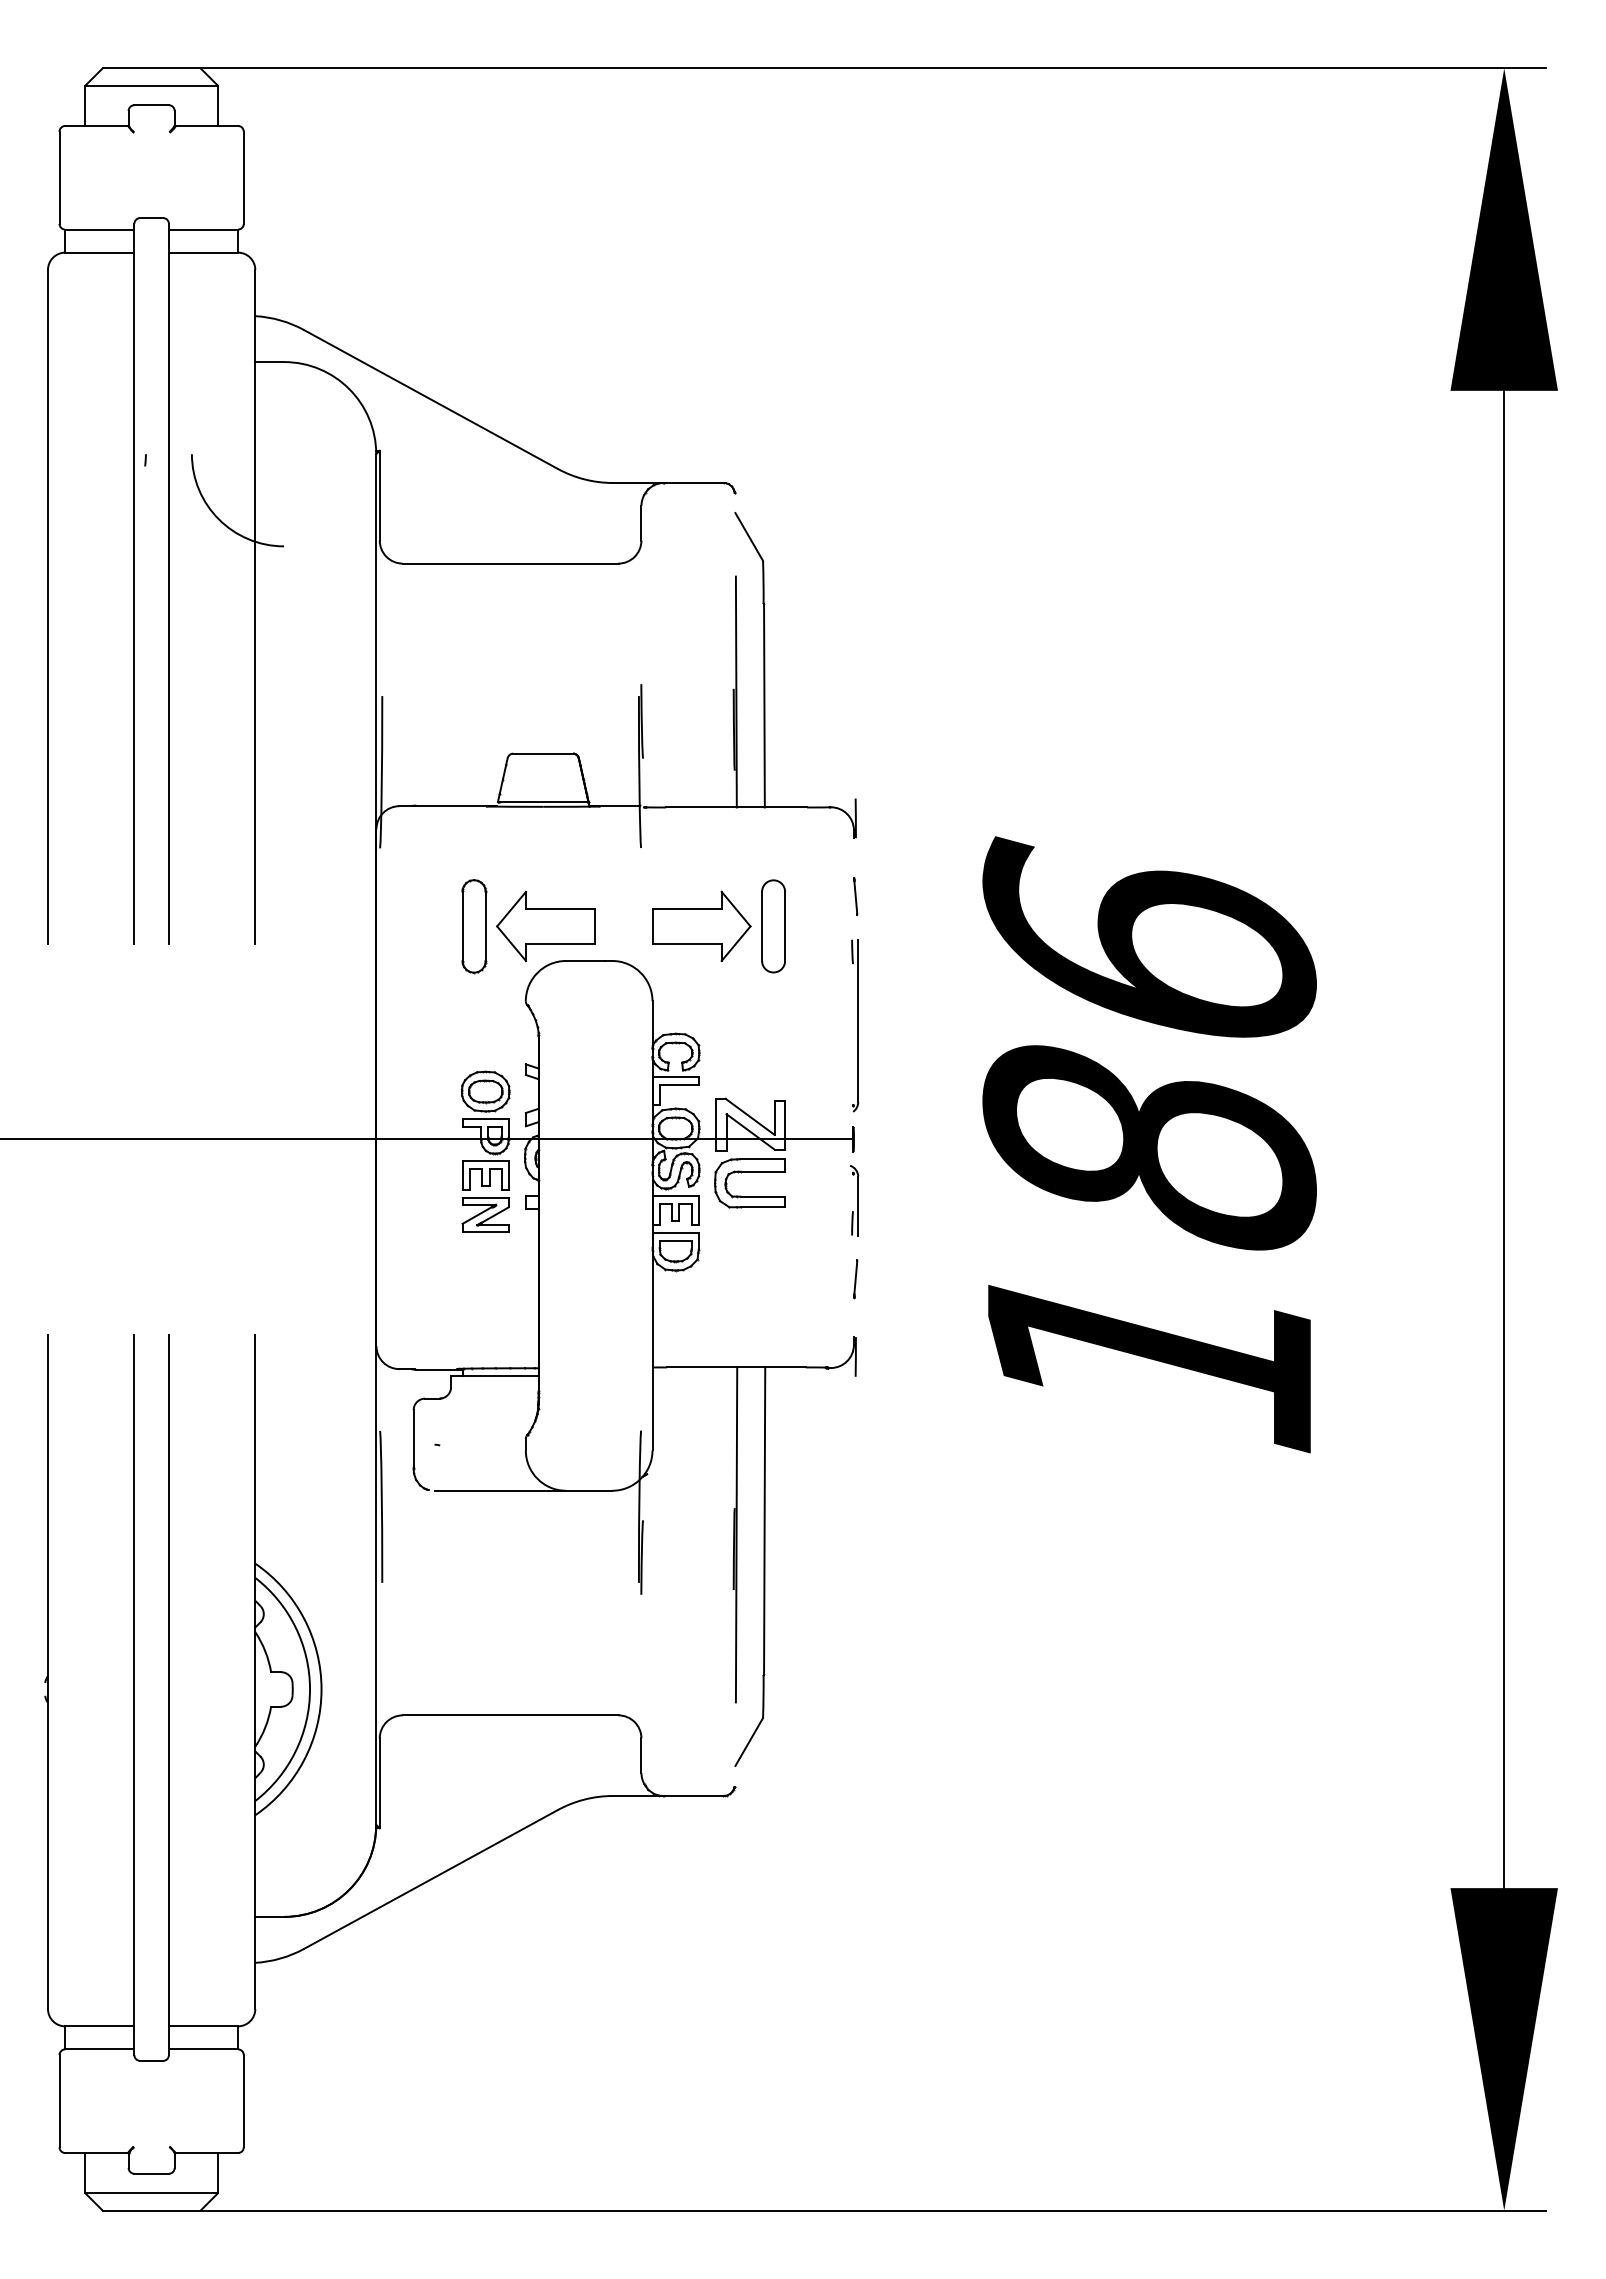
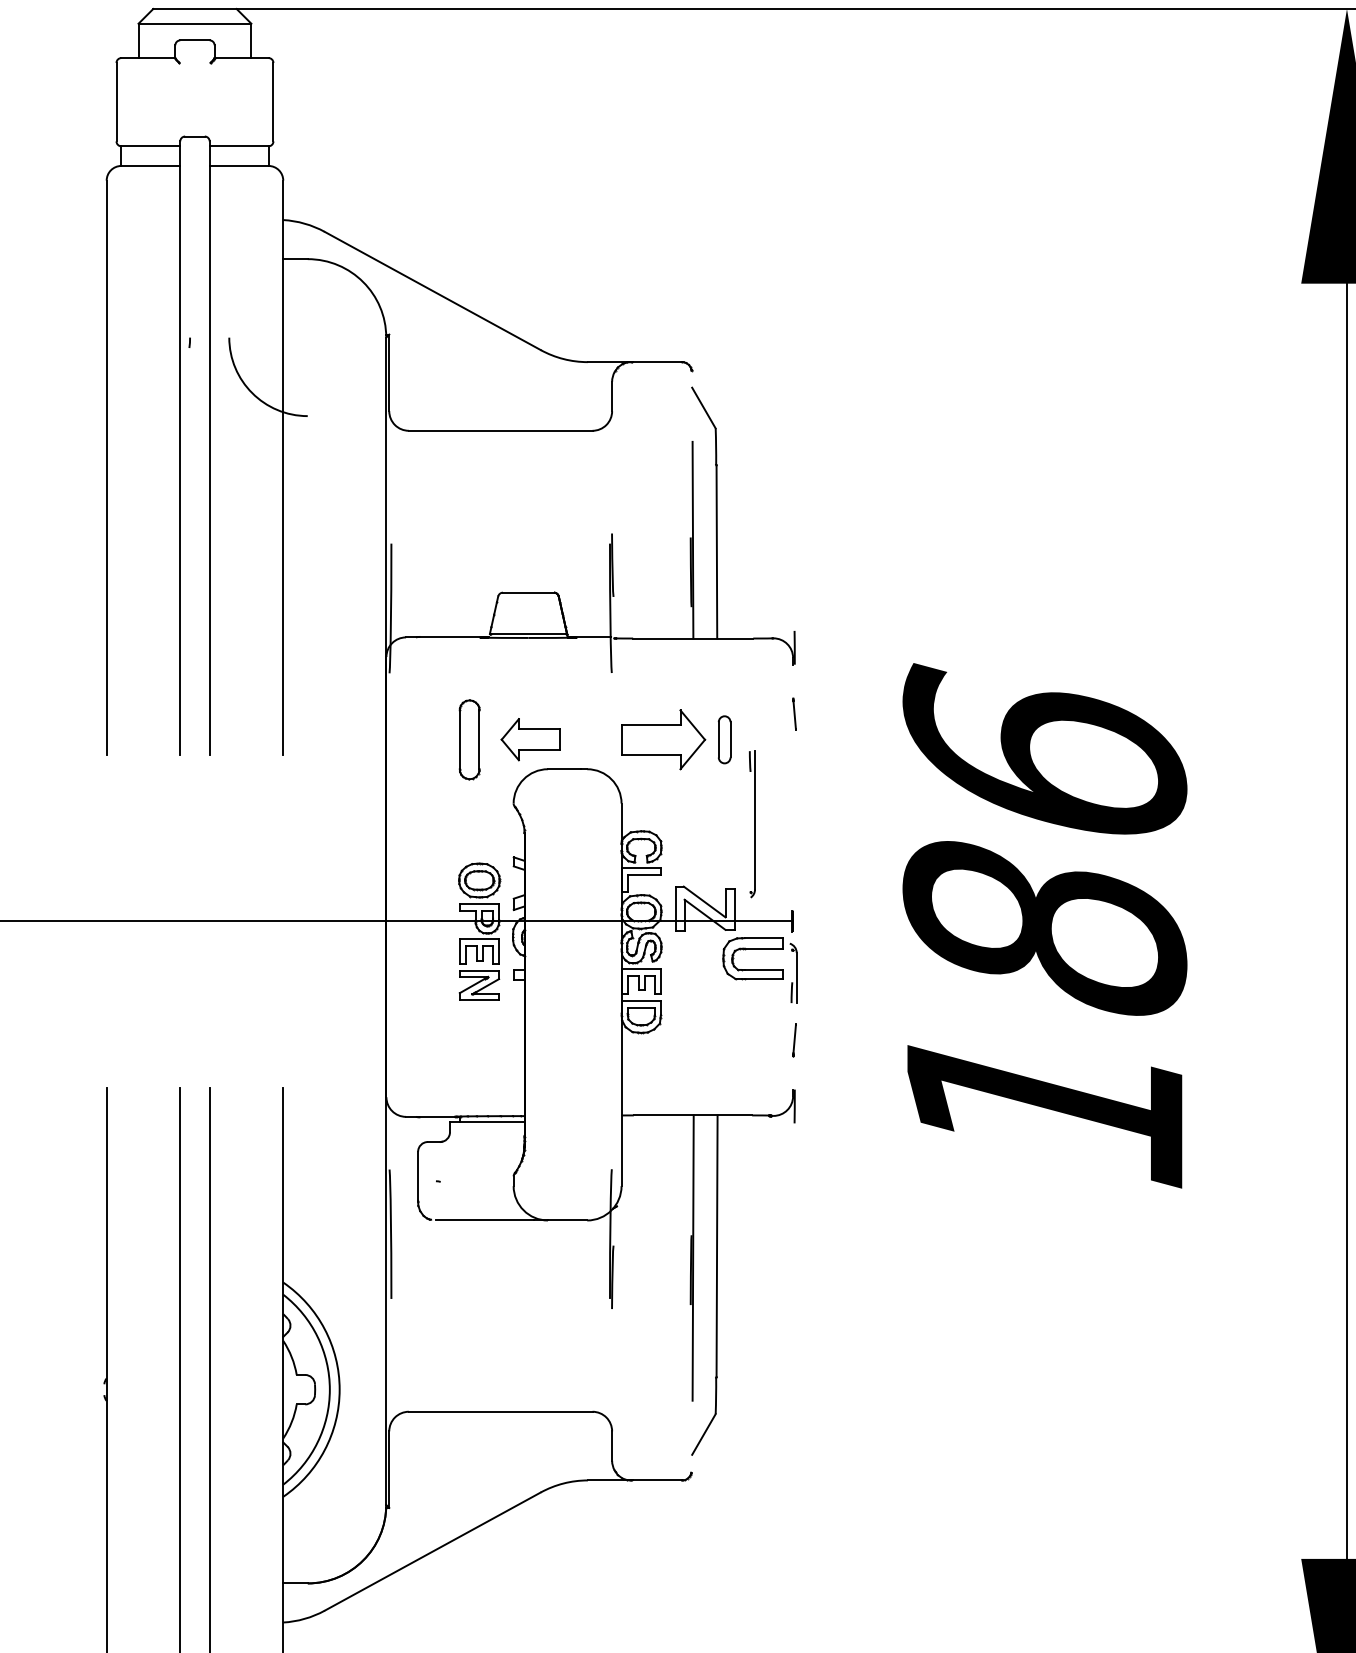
part: (545, 925) -> (530, 739), size x0.7
part: (773, 926) -> (724, 739), size x0.6
part: (855, 1025) -> (752, 824), moved
part: (749, 1172) -> (752, 949), moved

